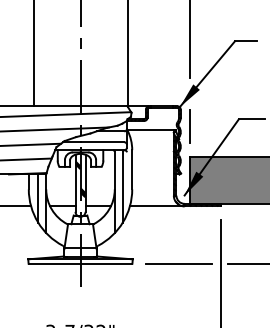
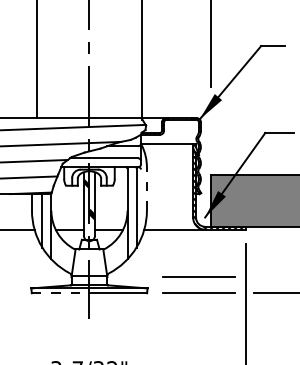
line: (189, 126) -> (210, 140), removed
line: (131, 169) -> (146, 188), solid -> dashed
line: (178, 248) -> (198, 276), added
line: (54, 263) -> (60, 293), solid -> dashed

